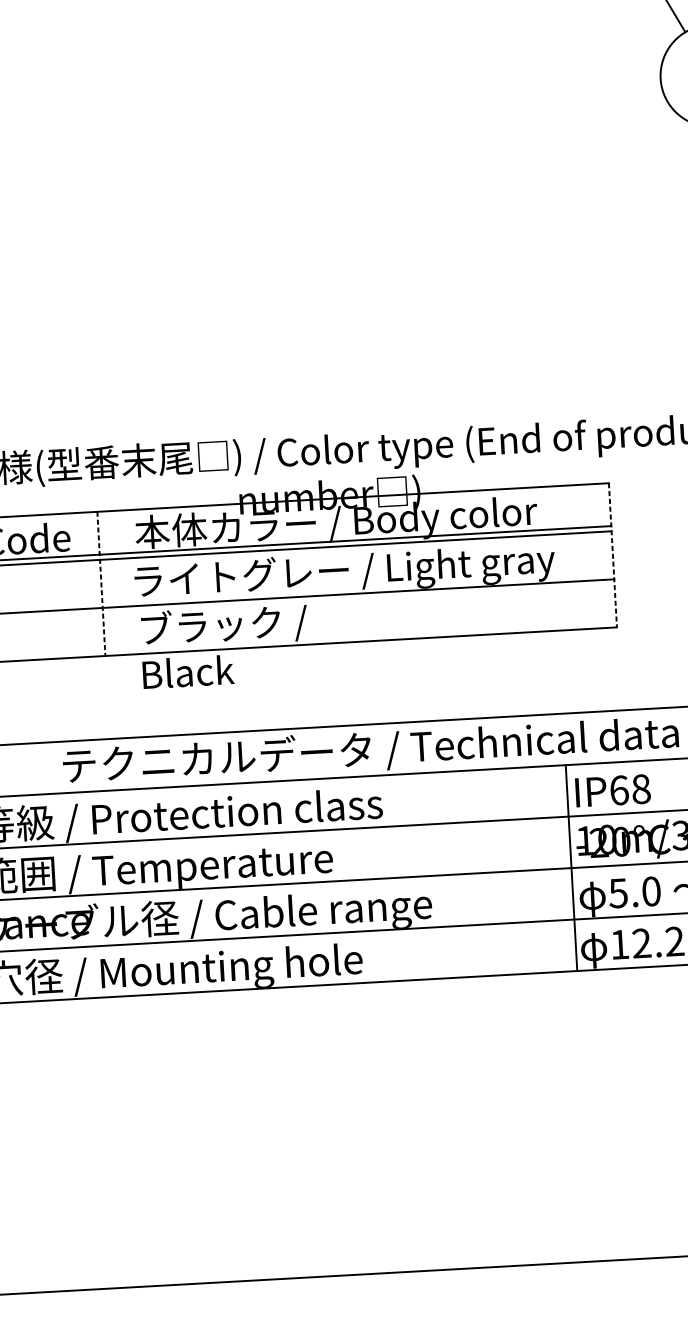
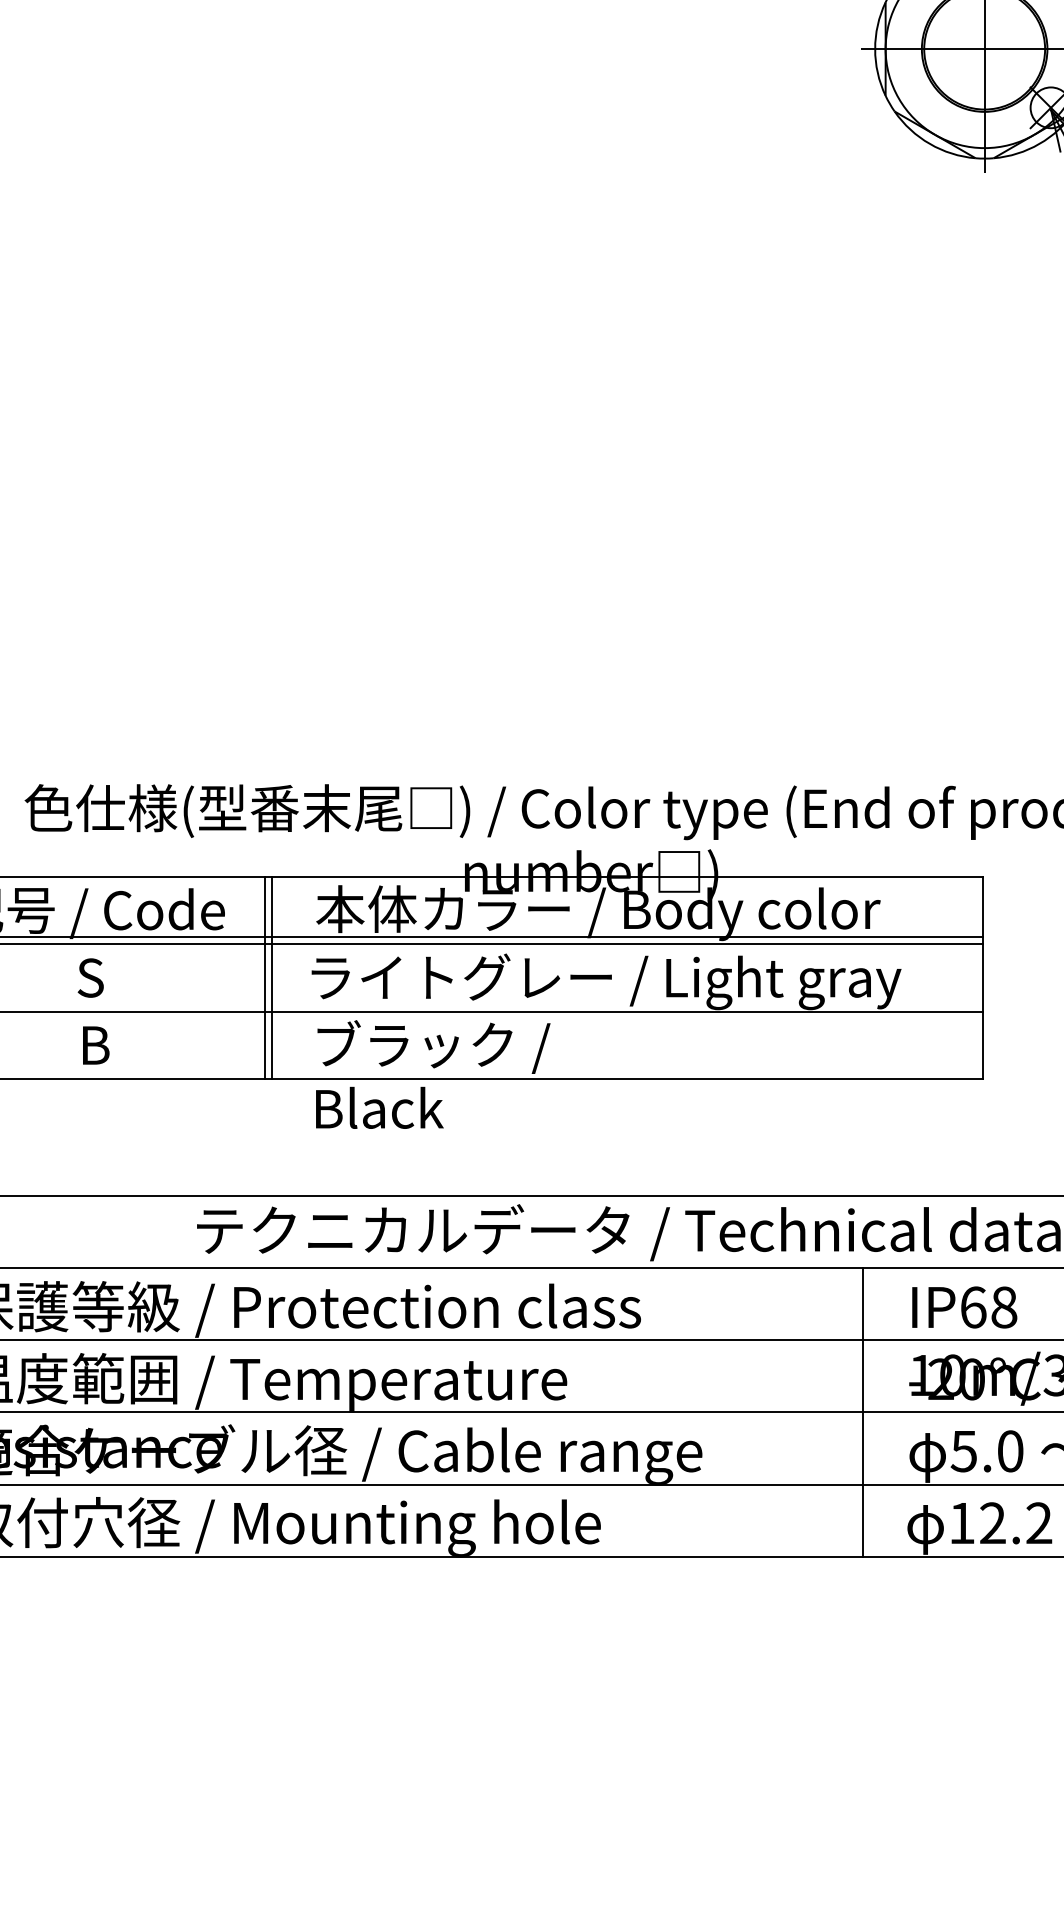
line: (612, 555) -> (982, 978), dashed -> solid
line: (106, 583) -> (272, 977), added
line: (101, 584) -> (264, 978), dashed -> solid
line: (571, 867) -> (863, 1411), moved

